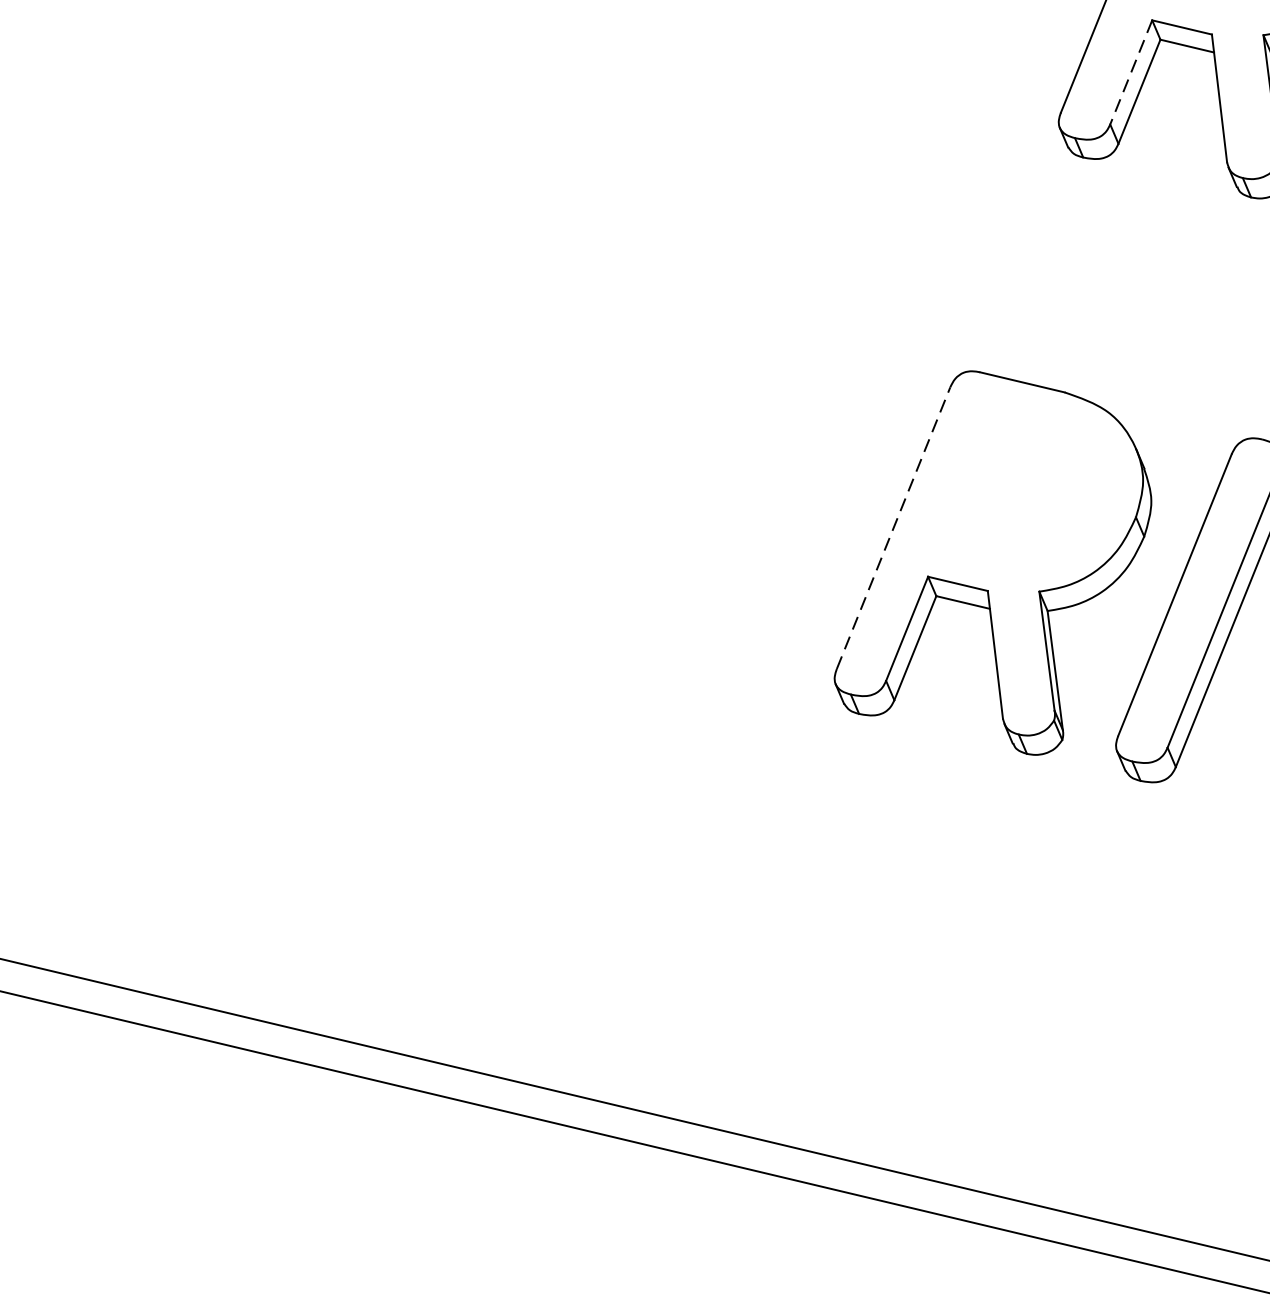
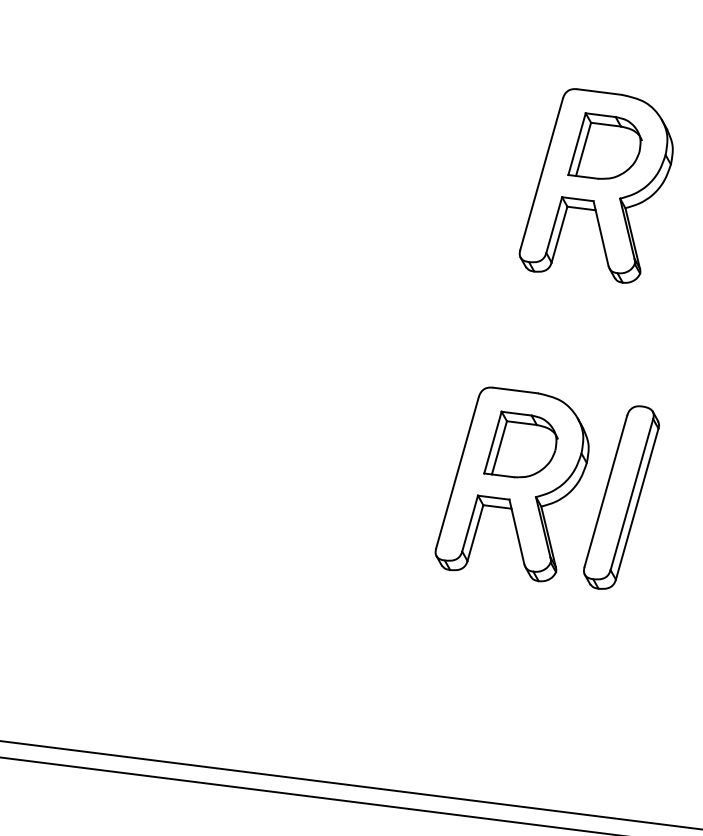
line: (1131, 73) -> (554, 225), dashed -> solid
part: (1020, 487) -> (520, 444), added
line: (893, 527) -> (457, 472), dashed -> solid

